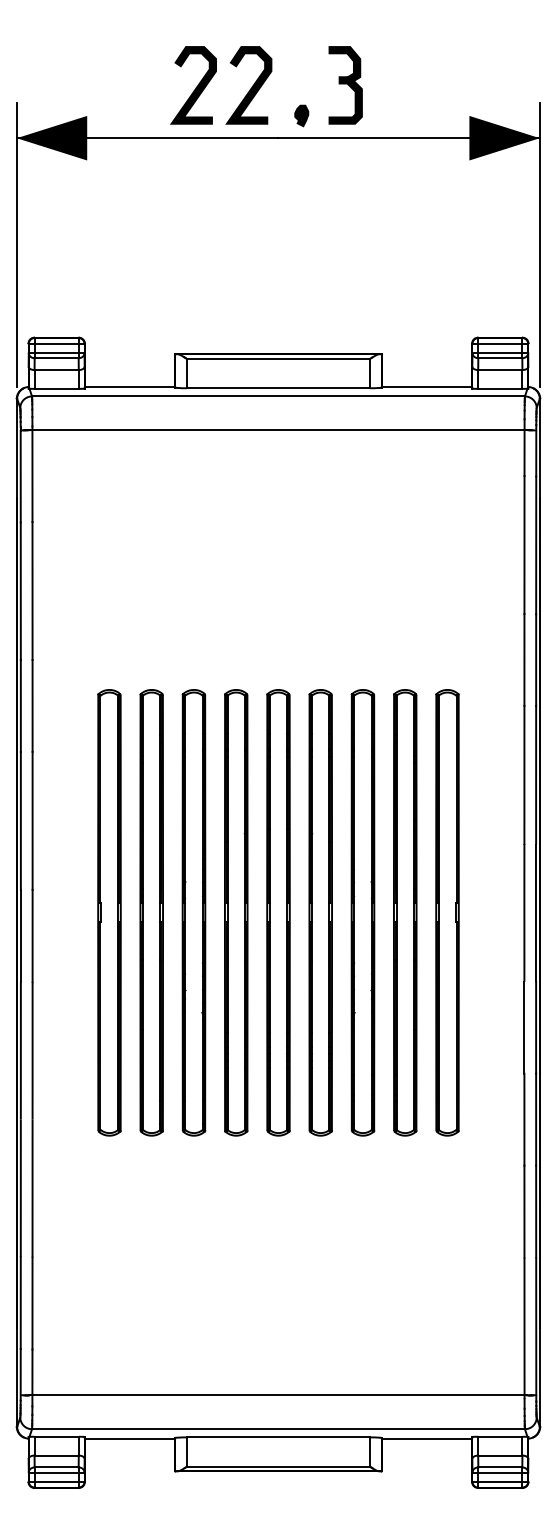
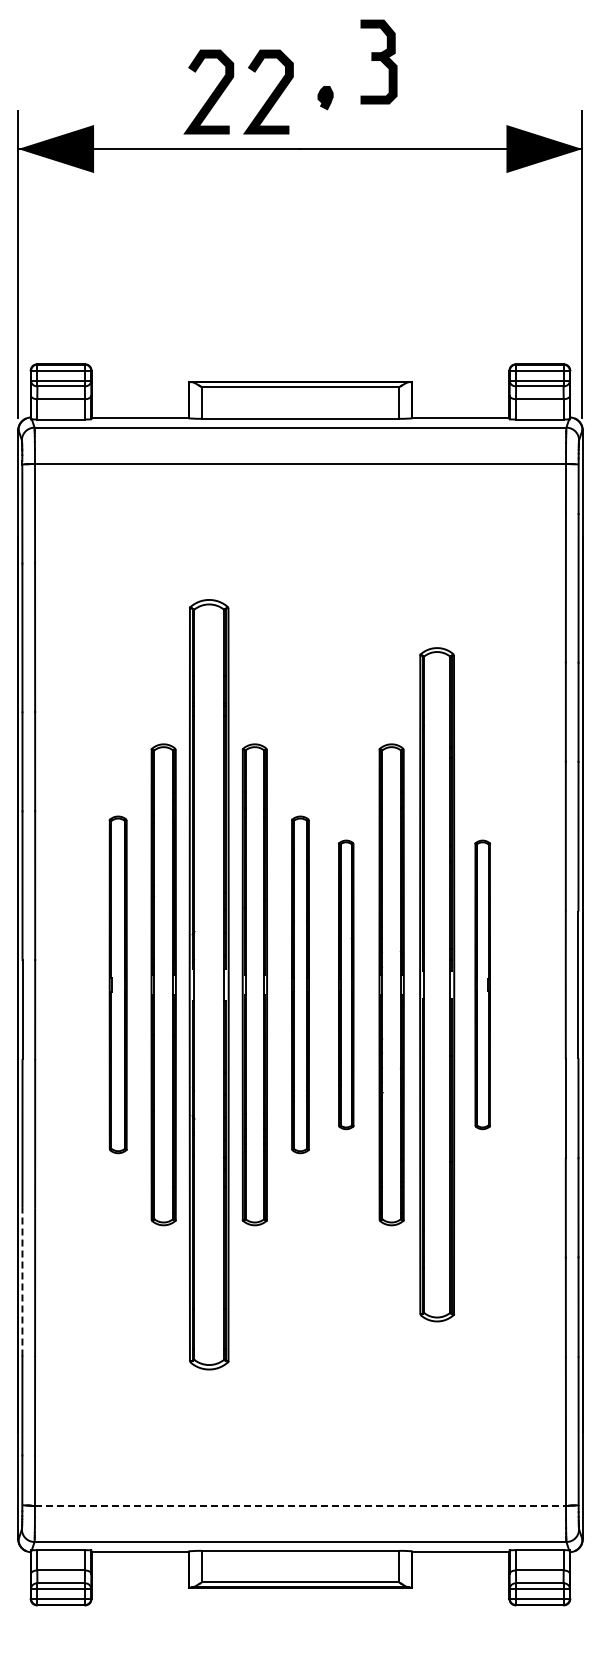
part: (345, 84) -> (378, 61), moved
part: (301, 116) -> (325, 98), moved
part: (109, 912) -> (118, 984), size x0.7
part: (194, 912) -> (209, 984), size x1.6
part: (278, 912) -> (300, 984), size x0.7
part: (321, 912) -> (346, 984), size x0.6
part: (405, 912) -> (437, 984), size x1.4
part: (447, 912) -> (482, 984), size x0.6
line: (20, 1188) -> (22, 1282), solid -> dashed
line: (279, 1395) -> (301, 1505), solid -> dashed

